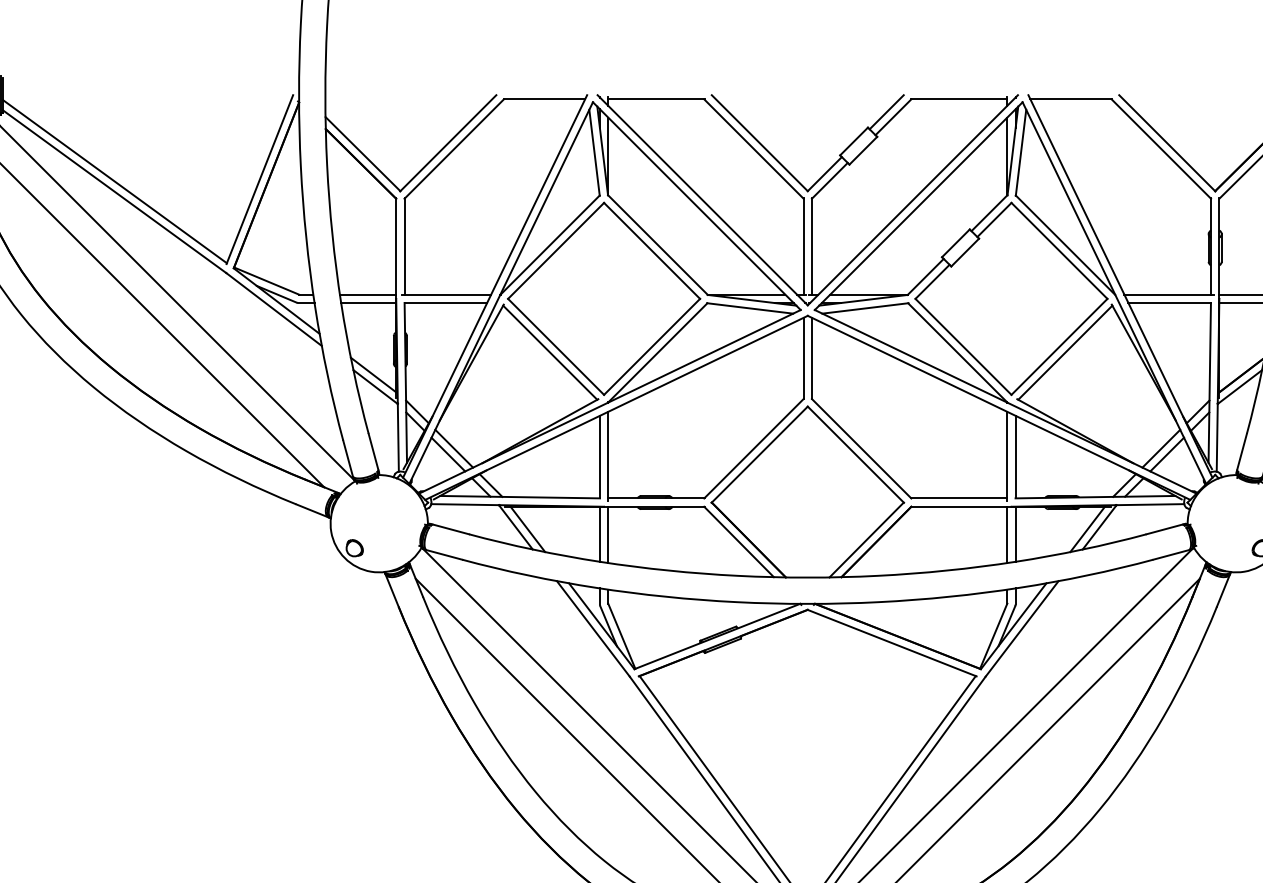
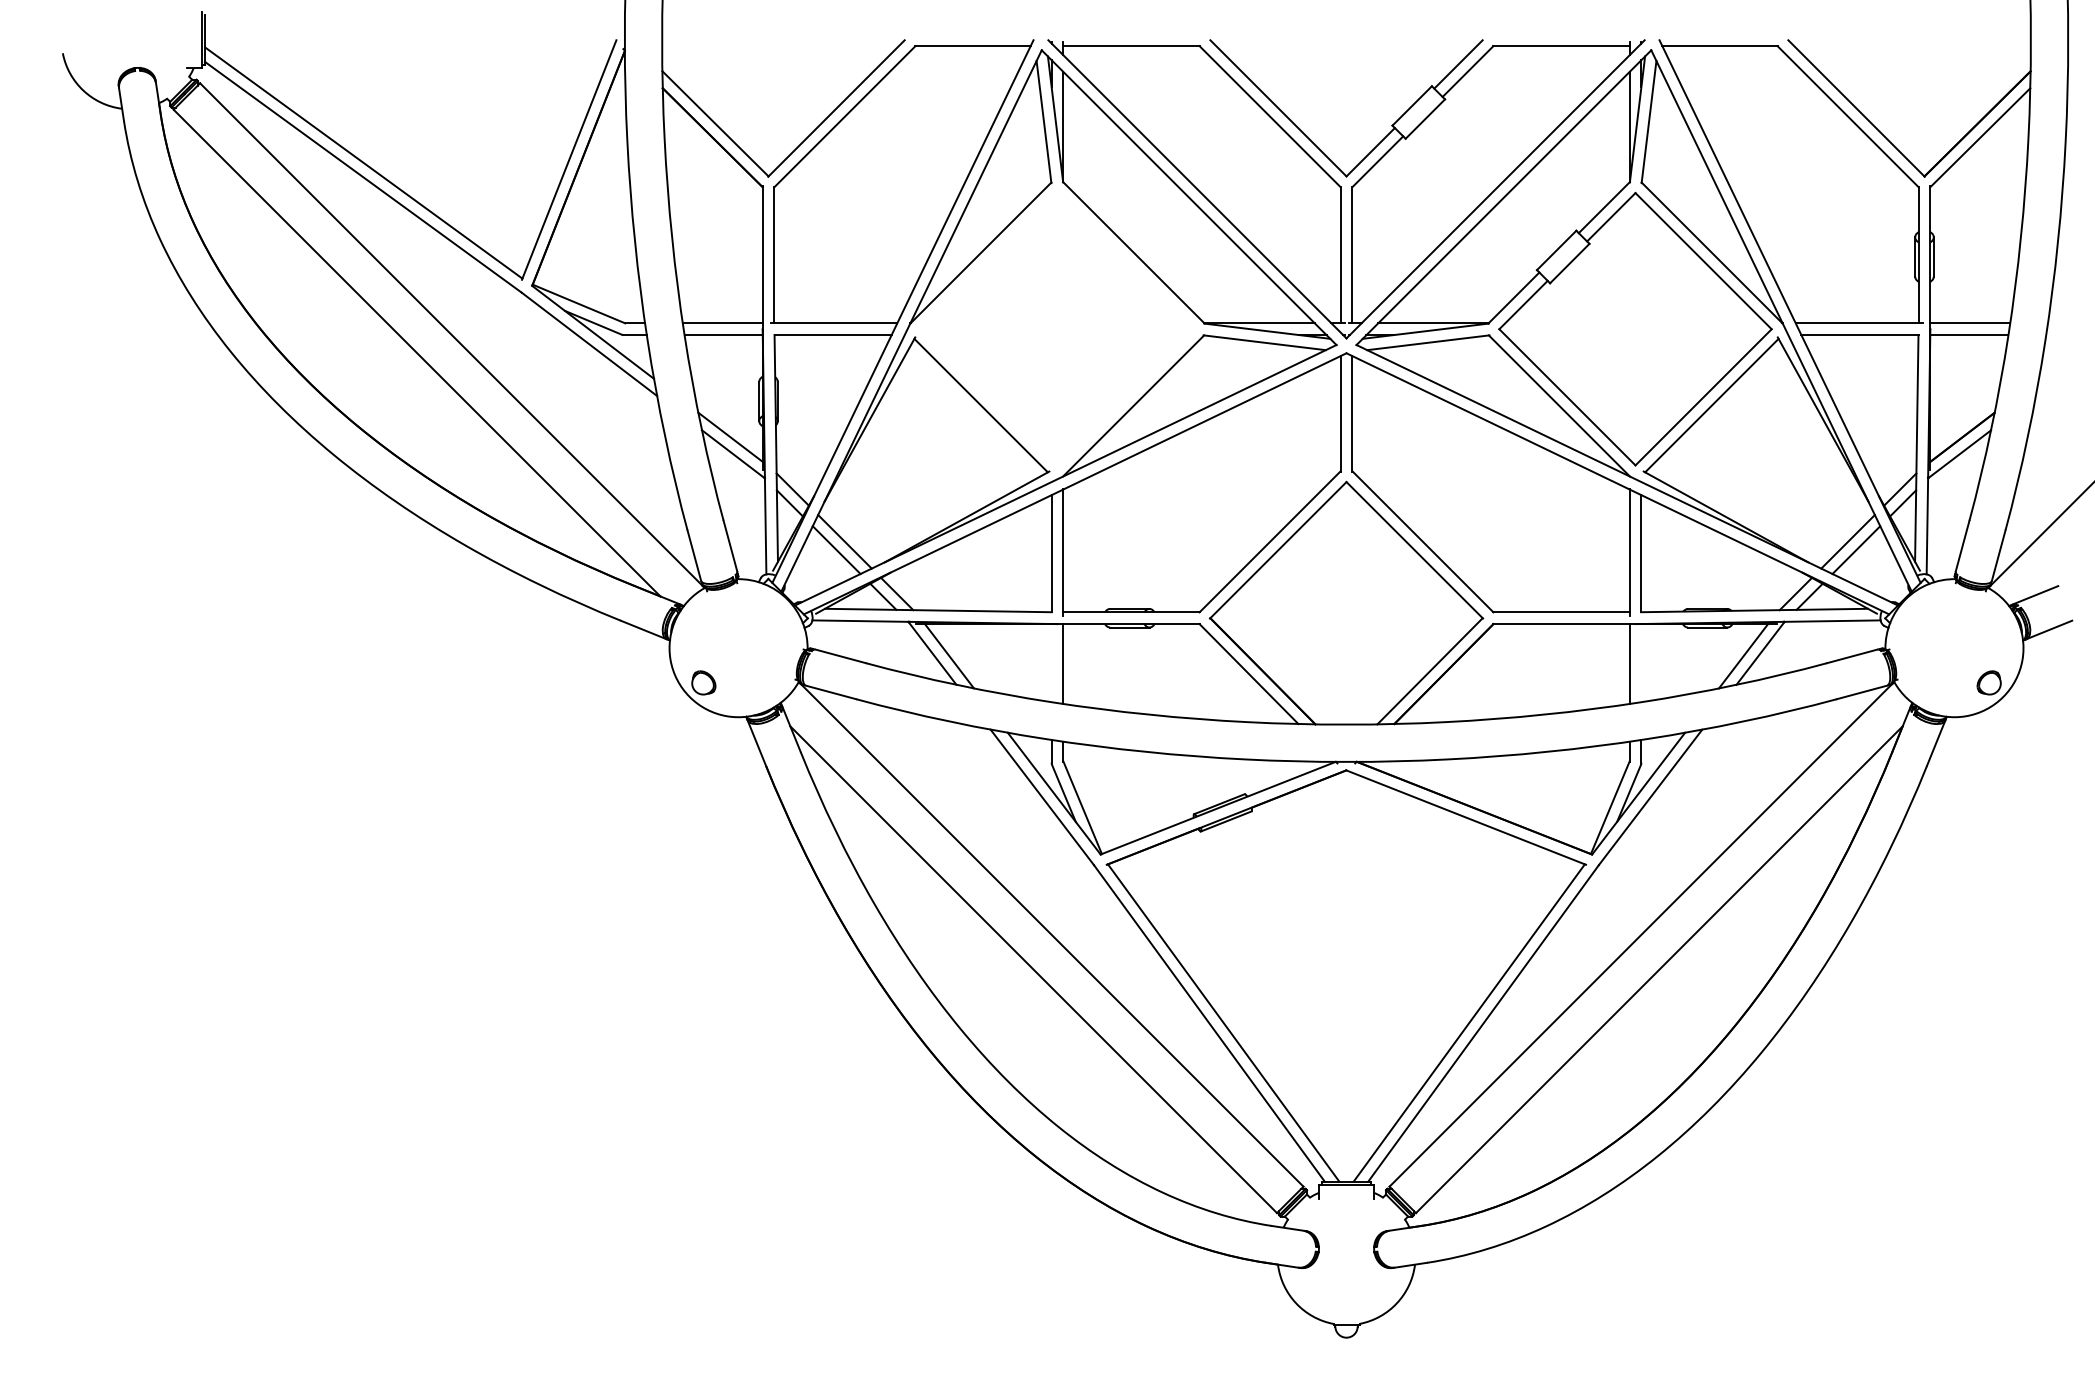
part: (604, 298) -> (1057, 328), removed
line: (599, 534) -> (1051, 663), removed
line: (1015, 534) -> (1641, 663), removed

